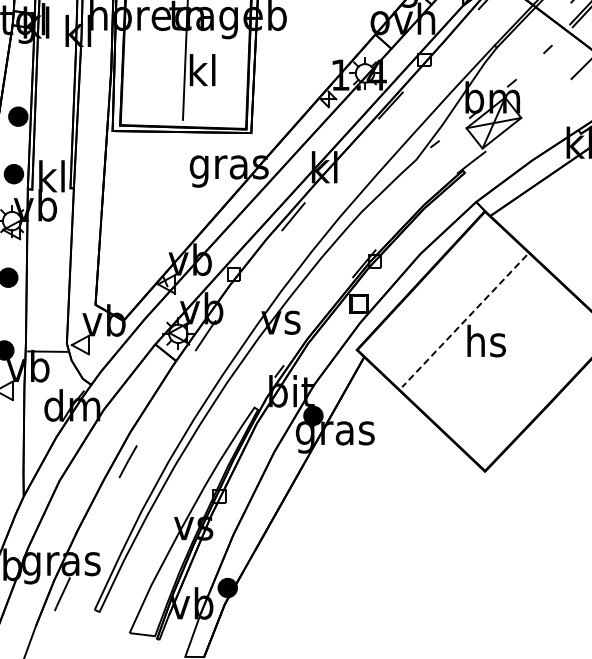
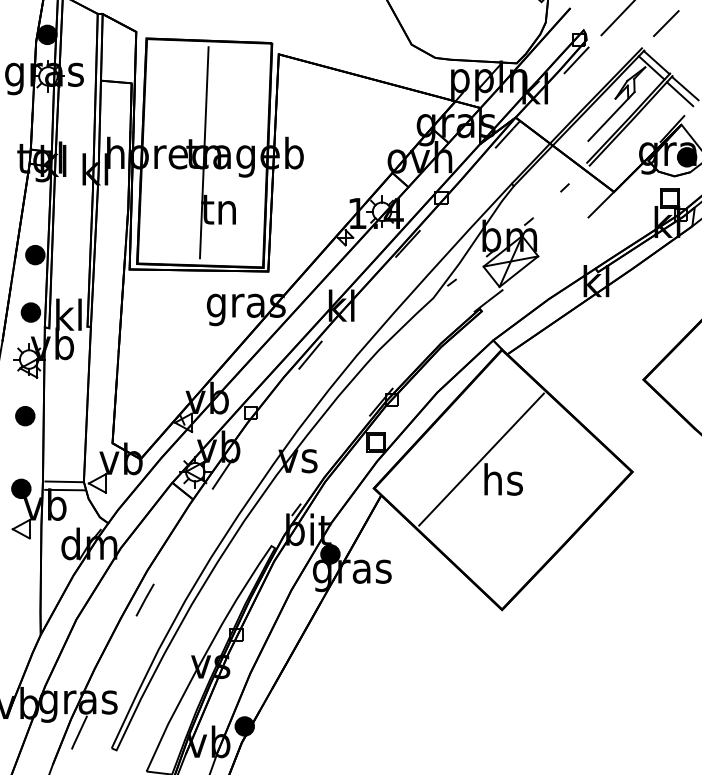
text: (201, 70) -> (218, 208), kl -> tn
line: (464, 321) -> (481, 459), dashed -> solid
line: (46, 343) -> (63, 481), added

